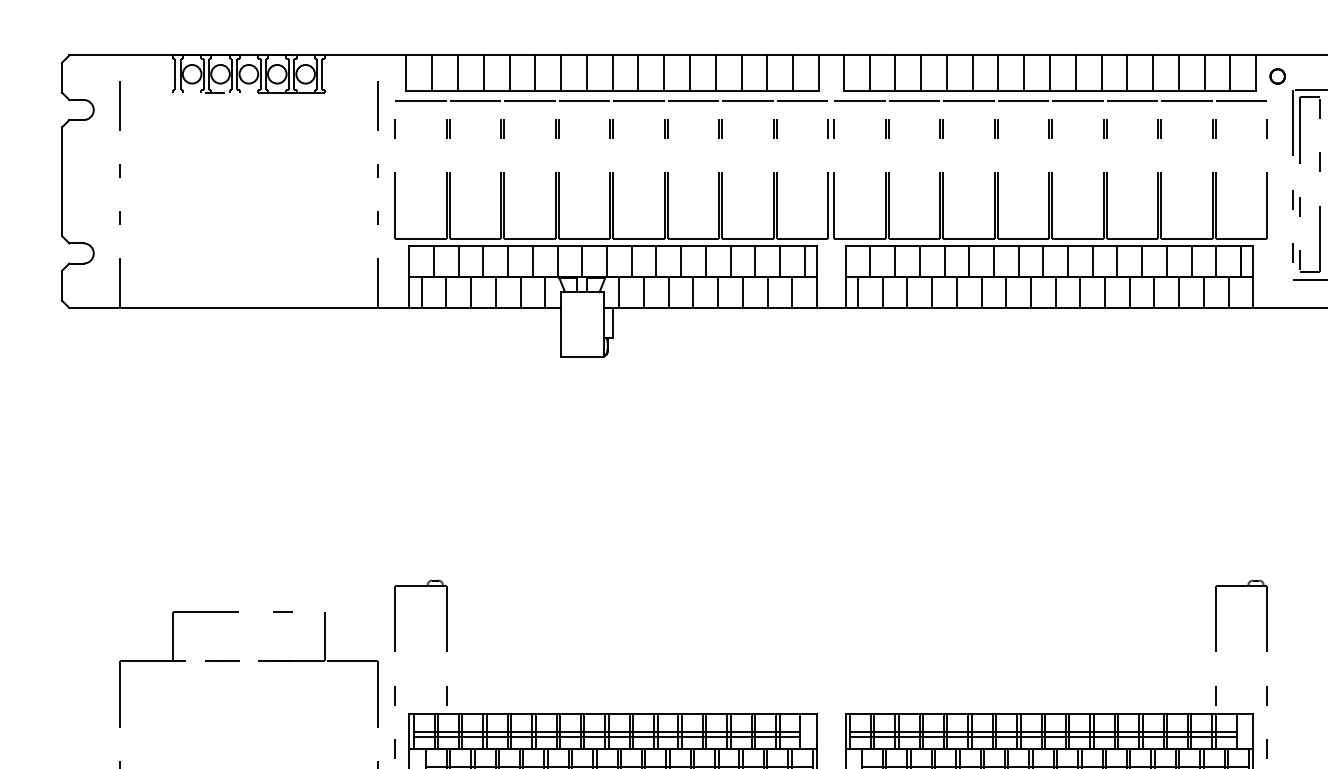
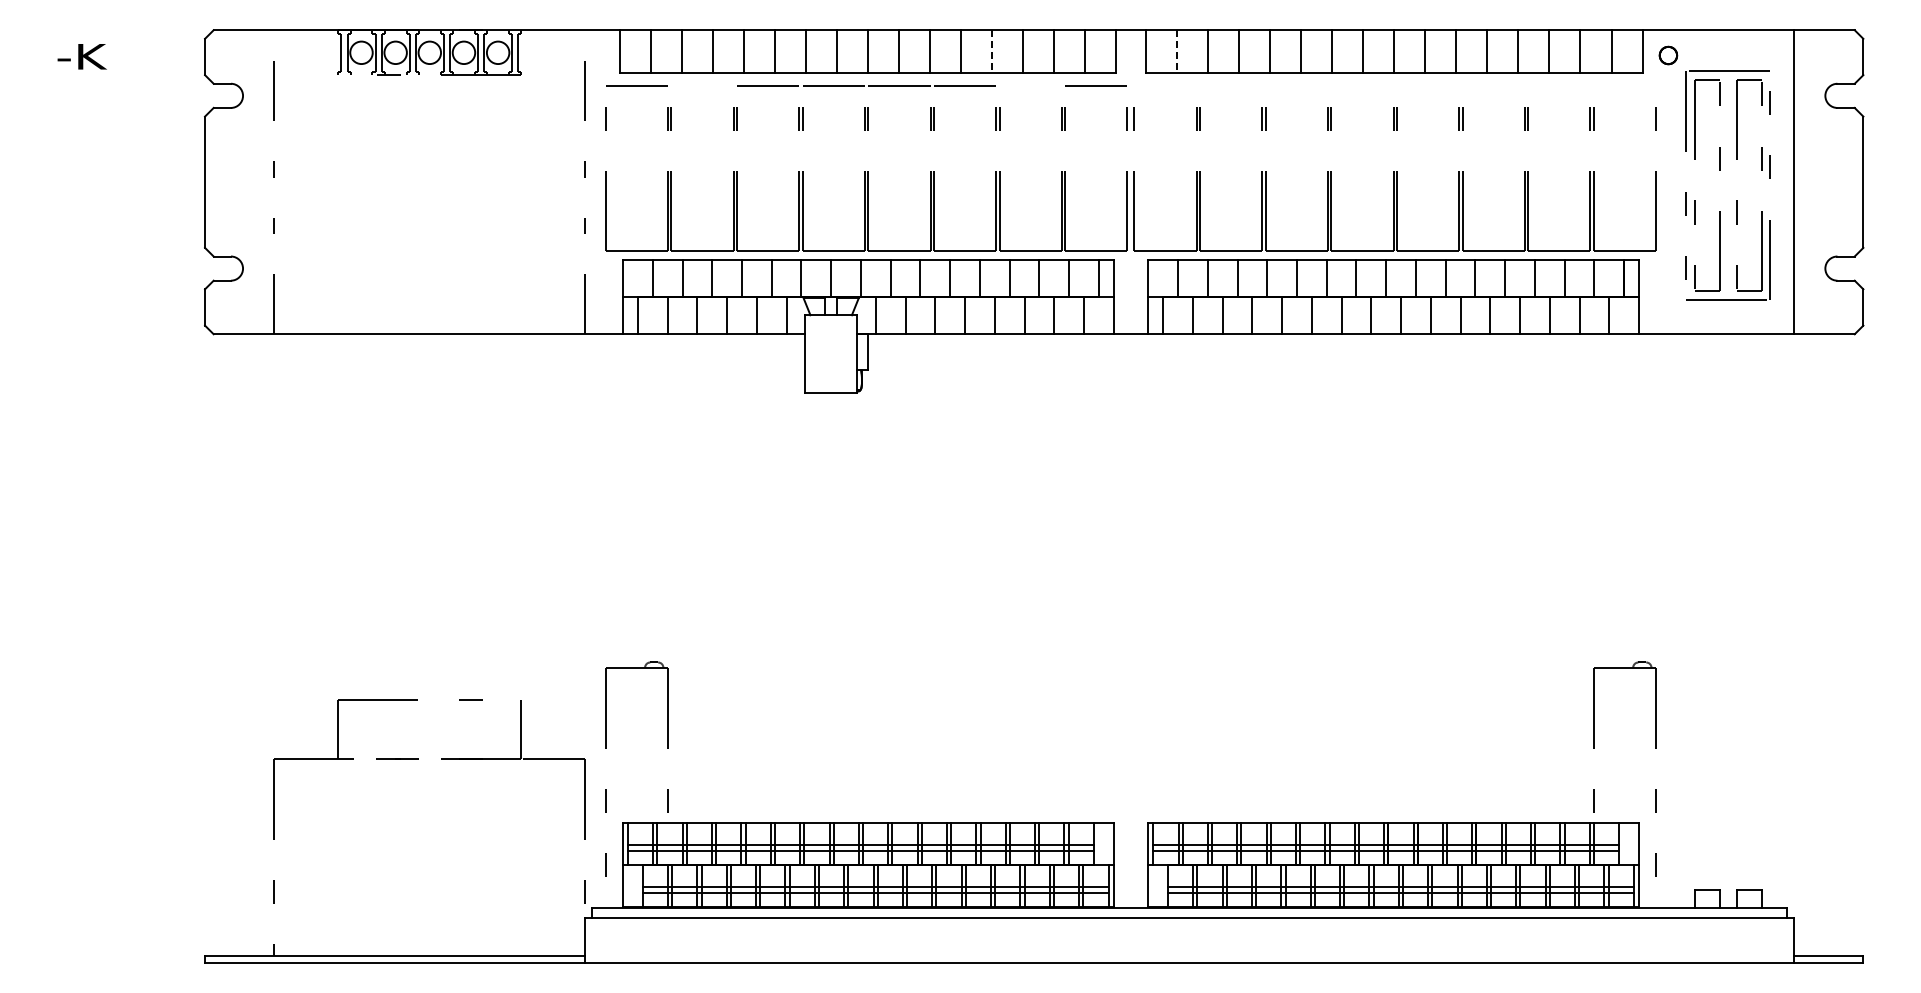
line: (715, 73) -> (991, 52), solid -> dashed
line: (869, 73) -> (1176, 52), solid -> dashed
line: (475, 101) -> (702, 85), removed
line: (747, 101) -> (1030, 85), removed
line: (1049, 101) -> (1393, 85), removed

